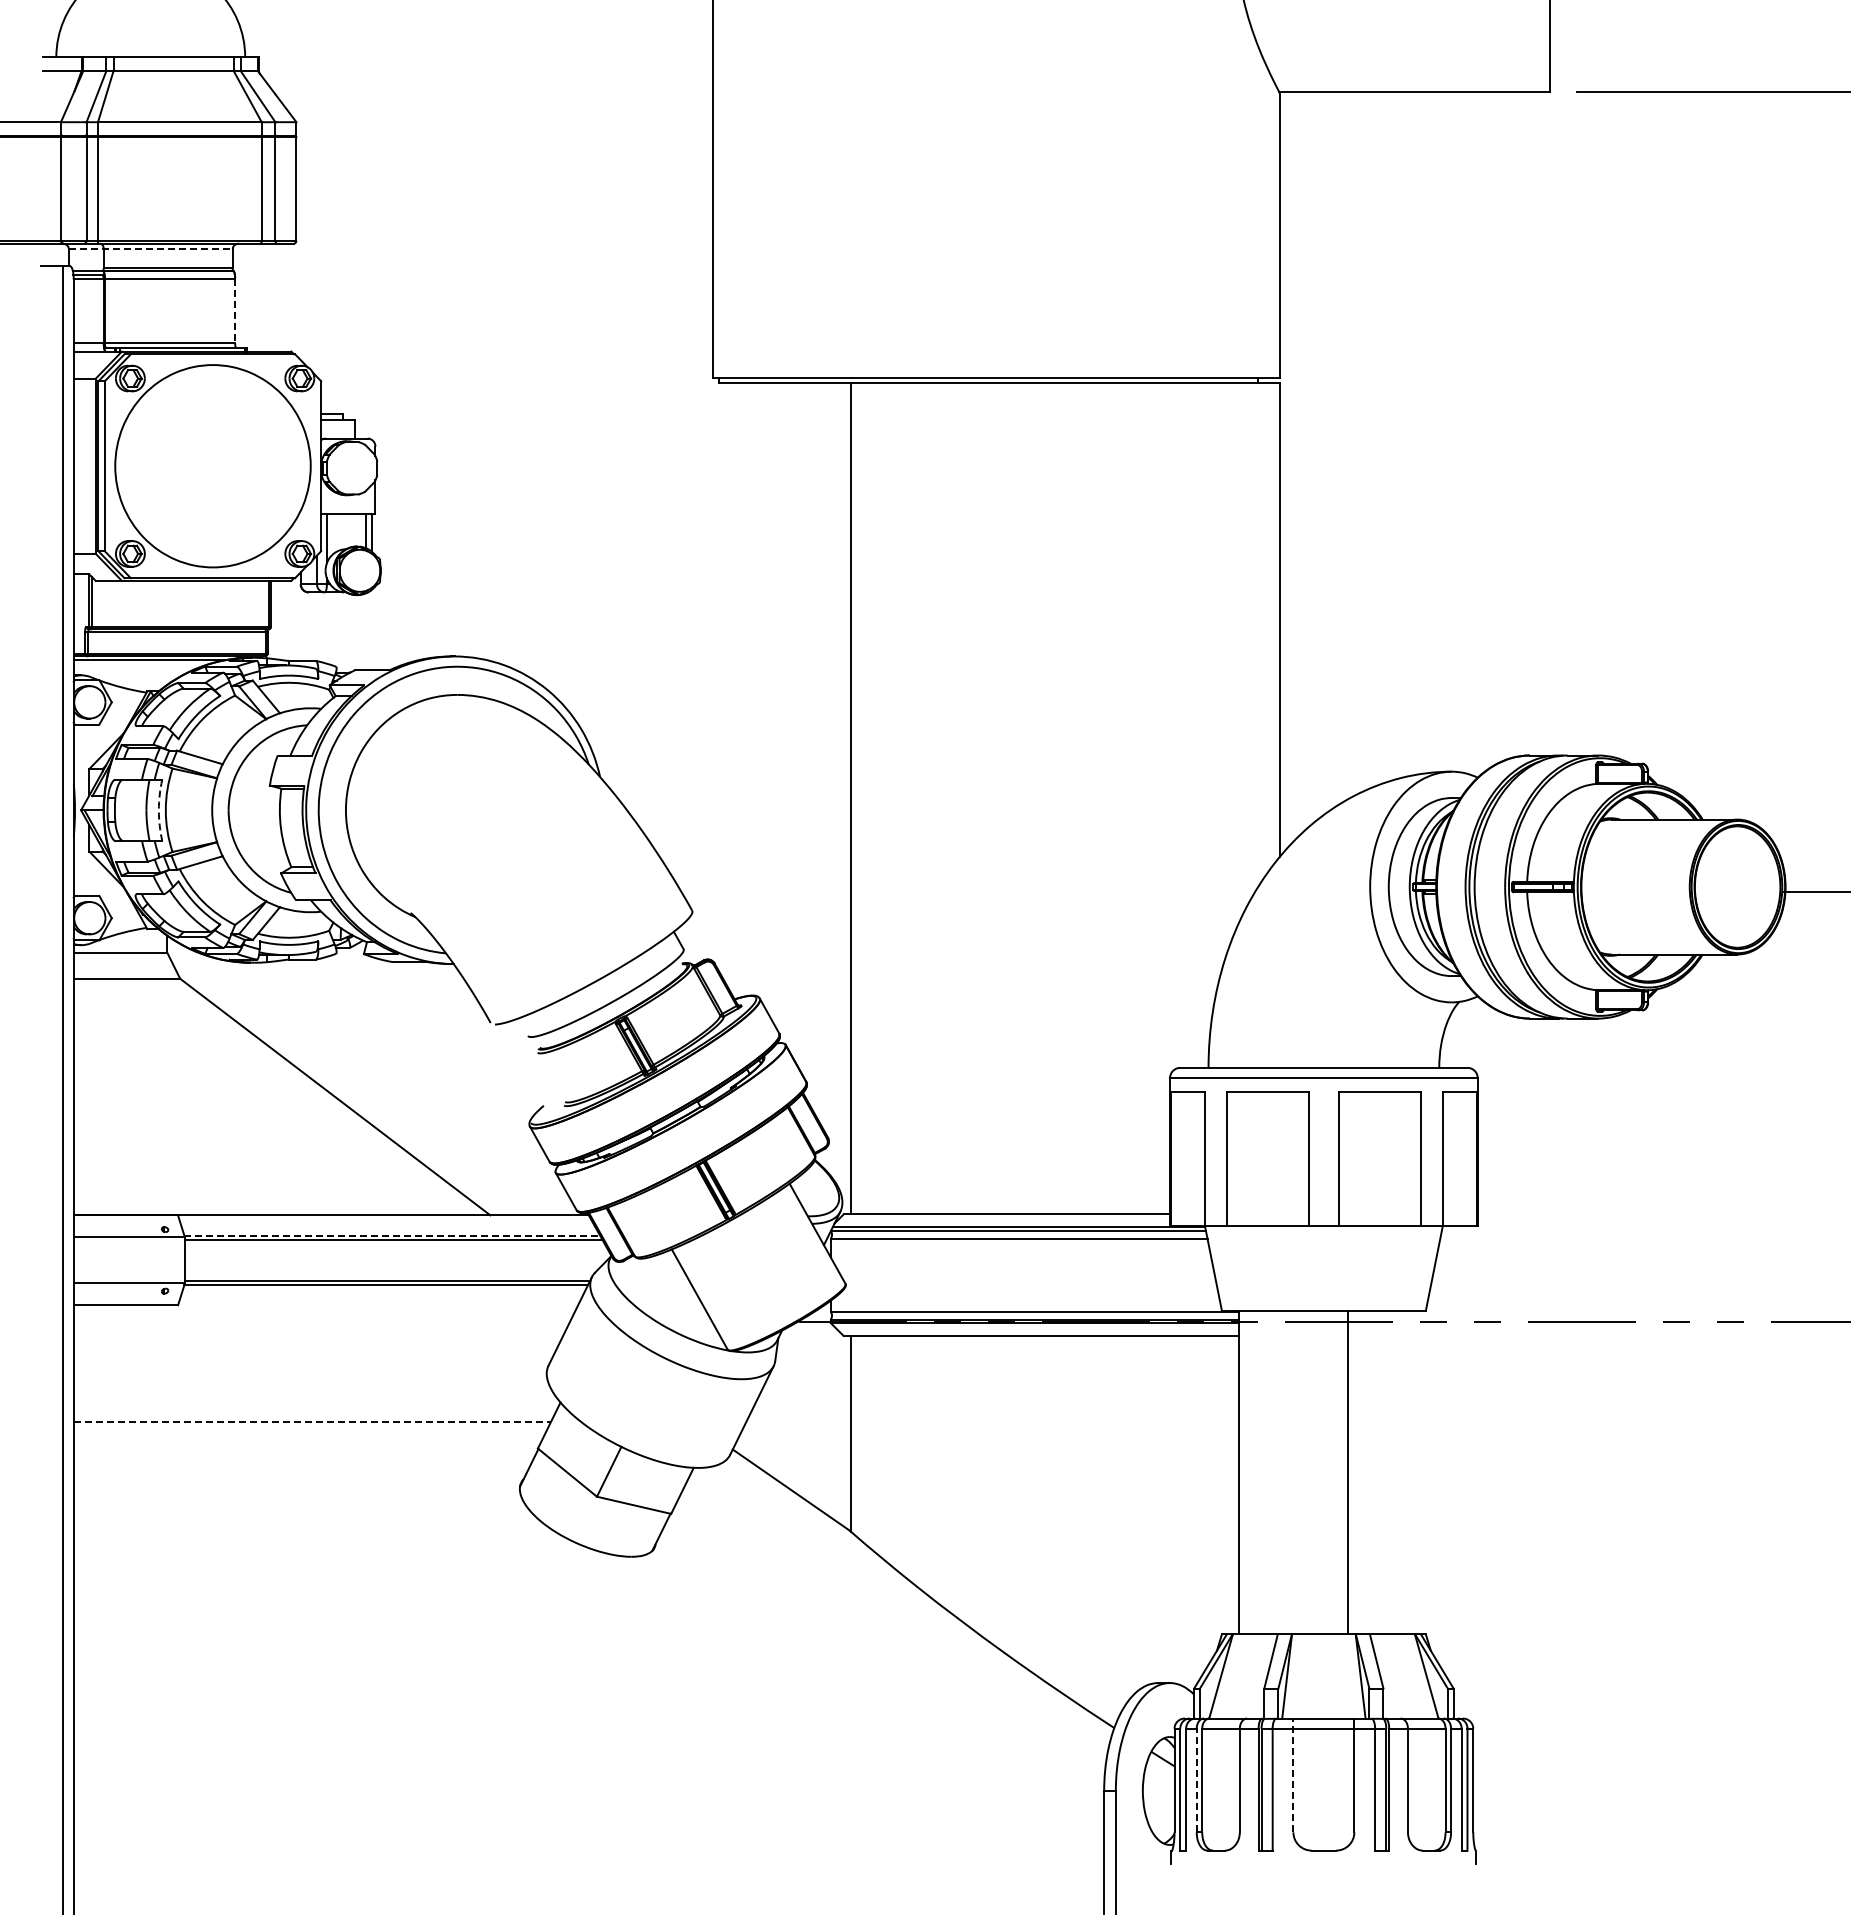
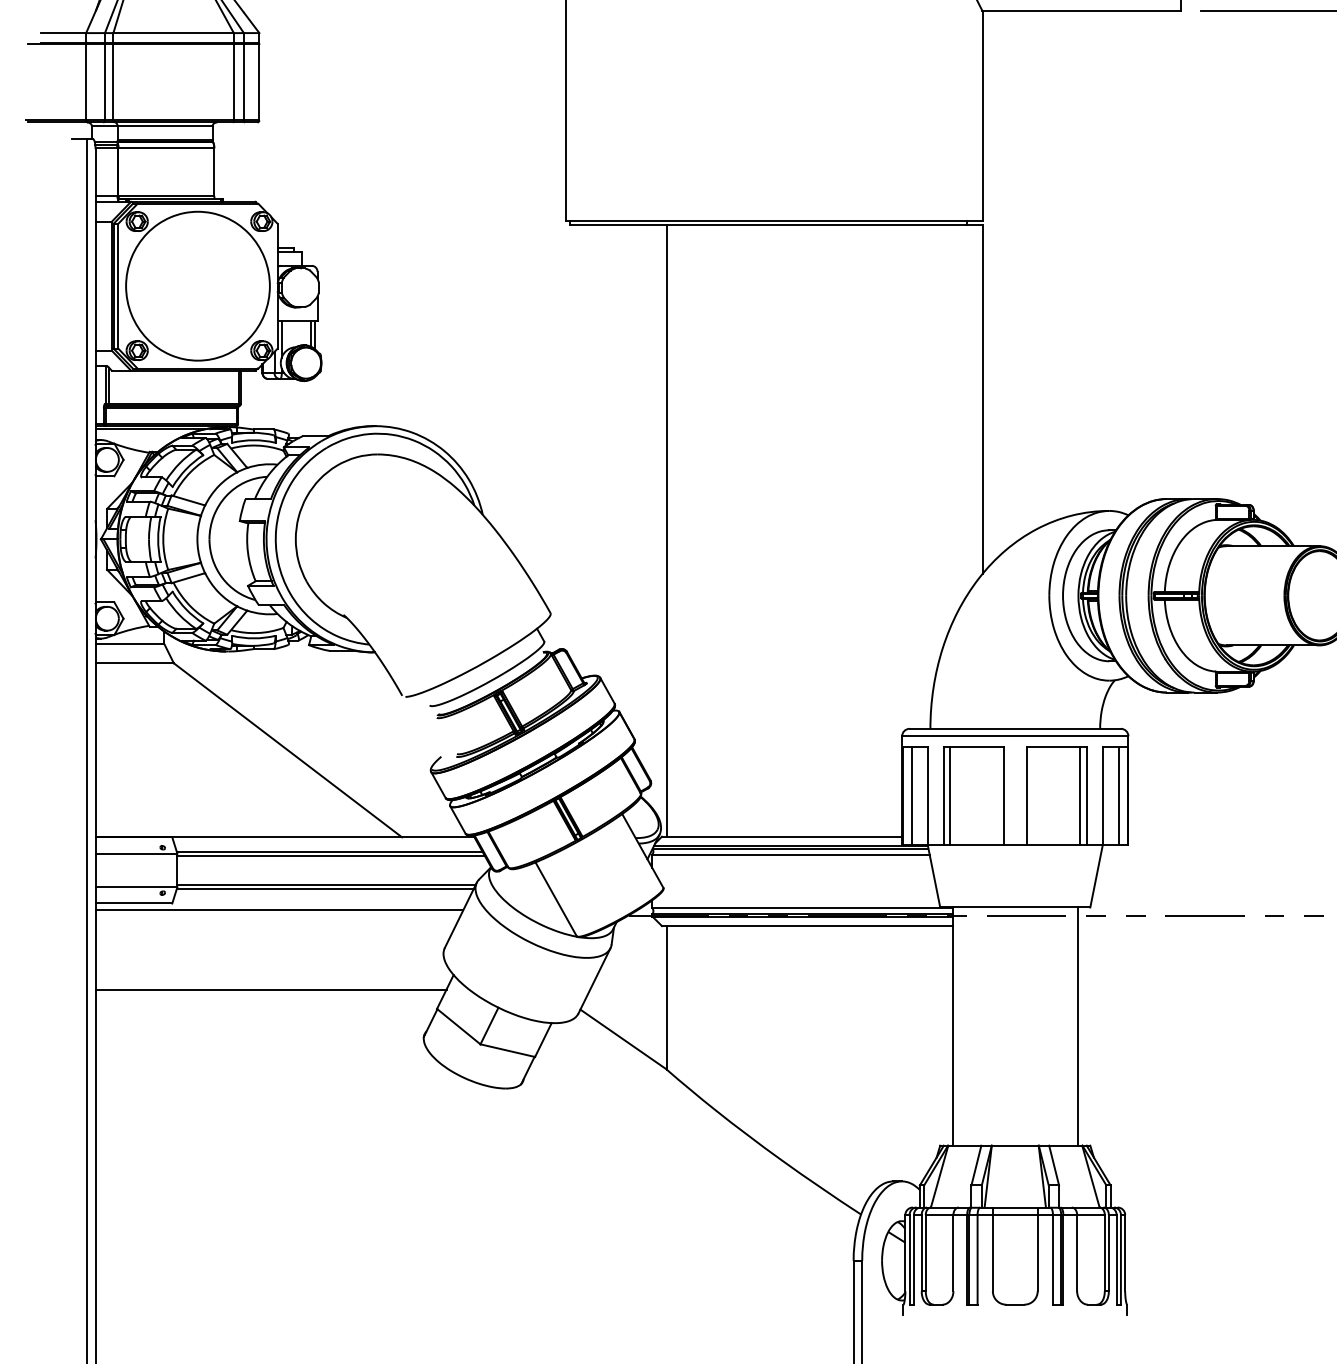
line: (150, 249) -> (152, 126), dashed -> solid
line: (235, 311) -> (214, 172), dashed -> solid
arc: (158, 810) -> (157, 539), dashed -> solid
line: (1183, 1158) -> (911, 795), added
line: (1235, 1158) -> (950, 795), added
line: (1412, 1158) -> (1080, 795), added
line: (1464, 1158) -> (1118, 795), added
line: (392, 1235) -> (330, 852), dashed -> solid
line: (323, 1314) -> (279, 910), added
line: (312, 1422) -> (271, 989), dashed -> solid
line: (1347, 1472) -> (1077, 1026), moved
line: (1293, 1775) -> (992, 1249), dashed -> solid
line: (1196, 1780) -> (921, 1253), dashed -> solid

